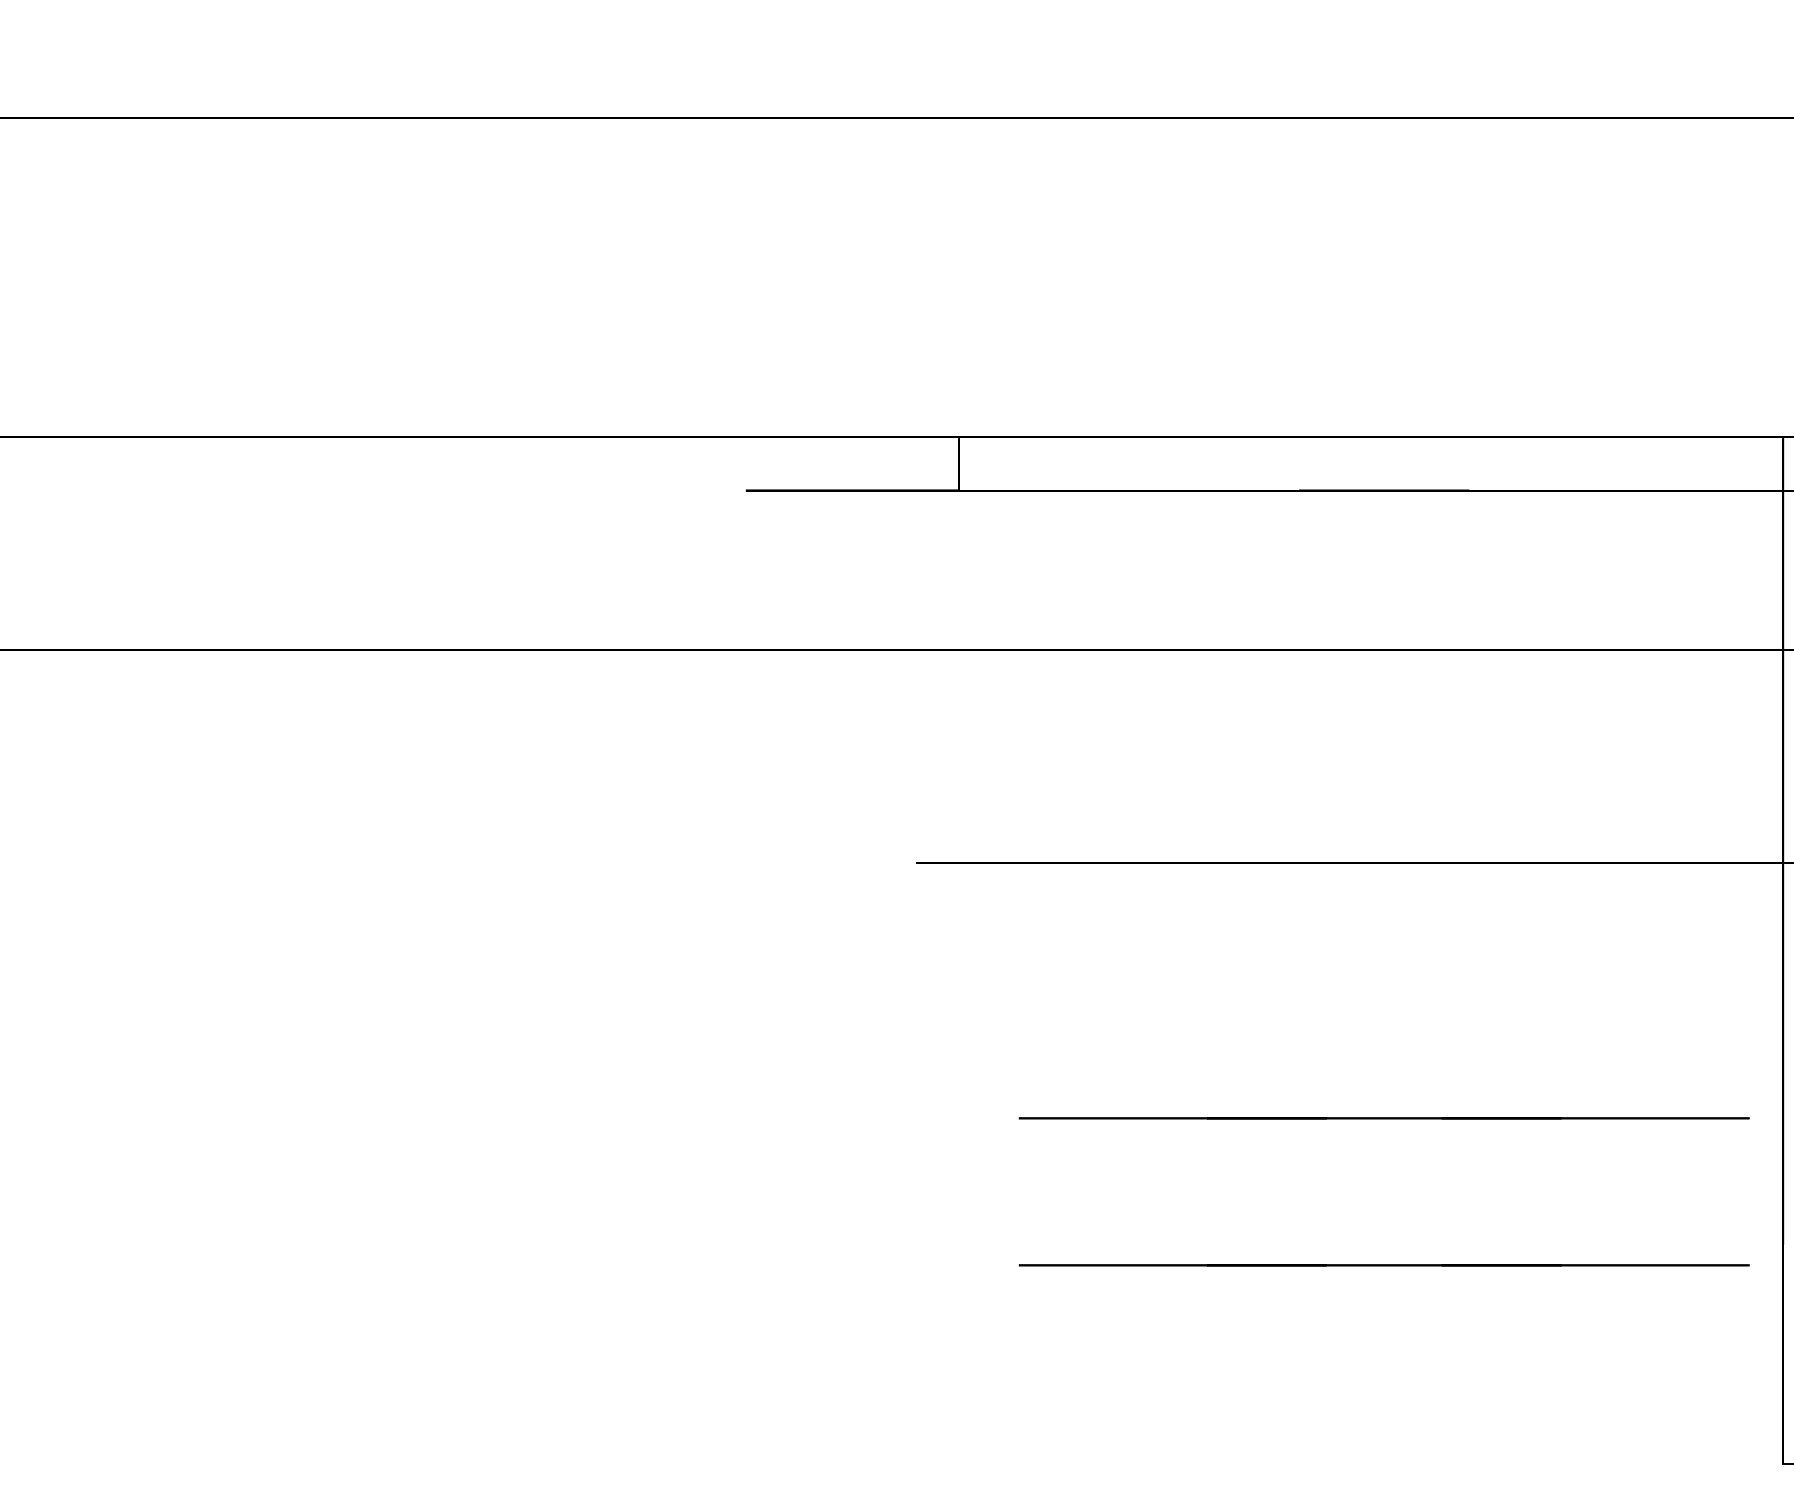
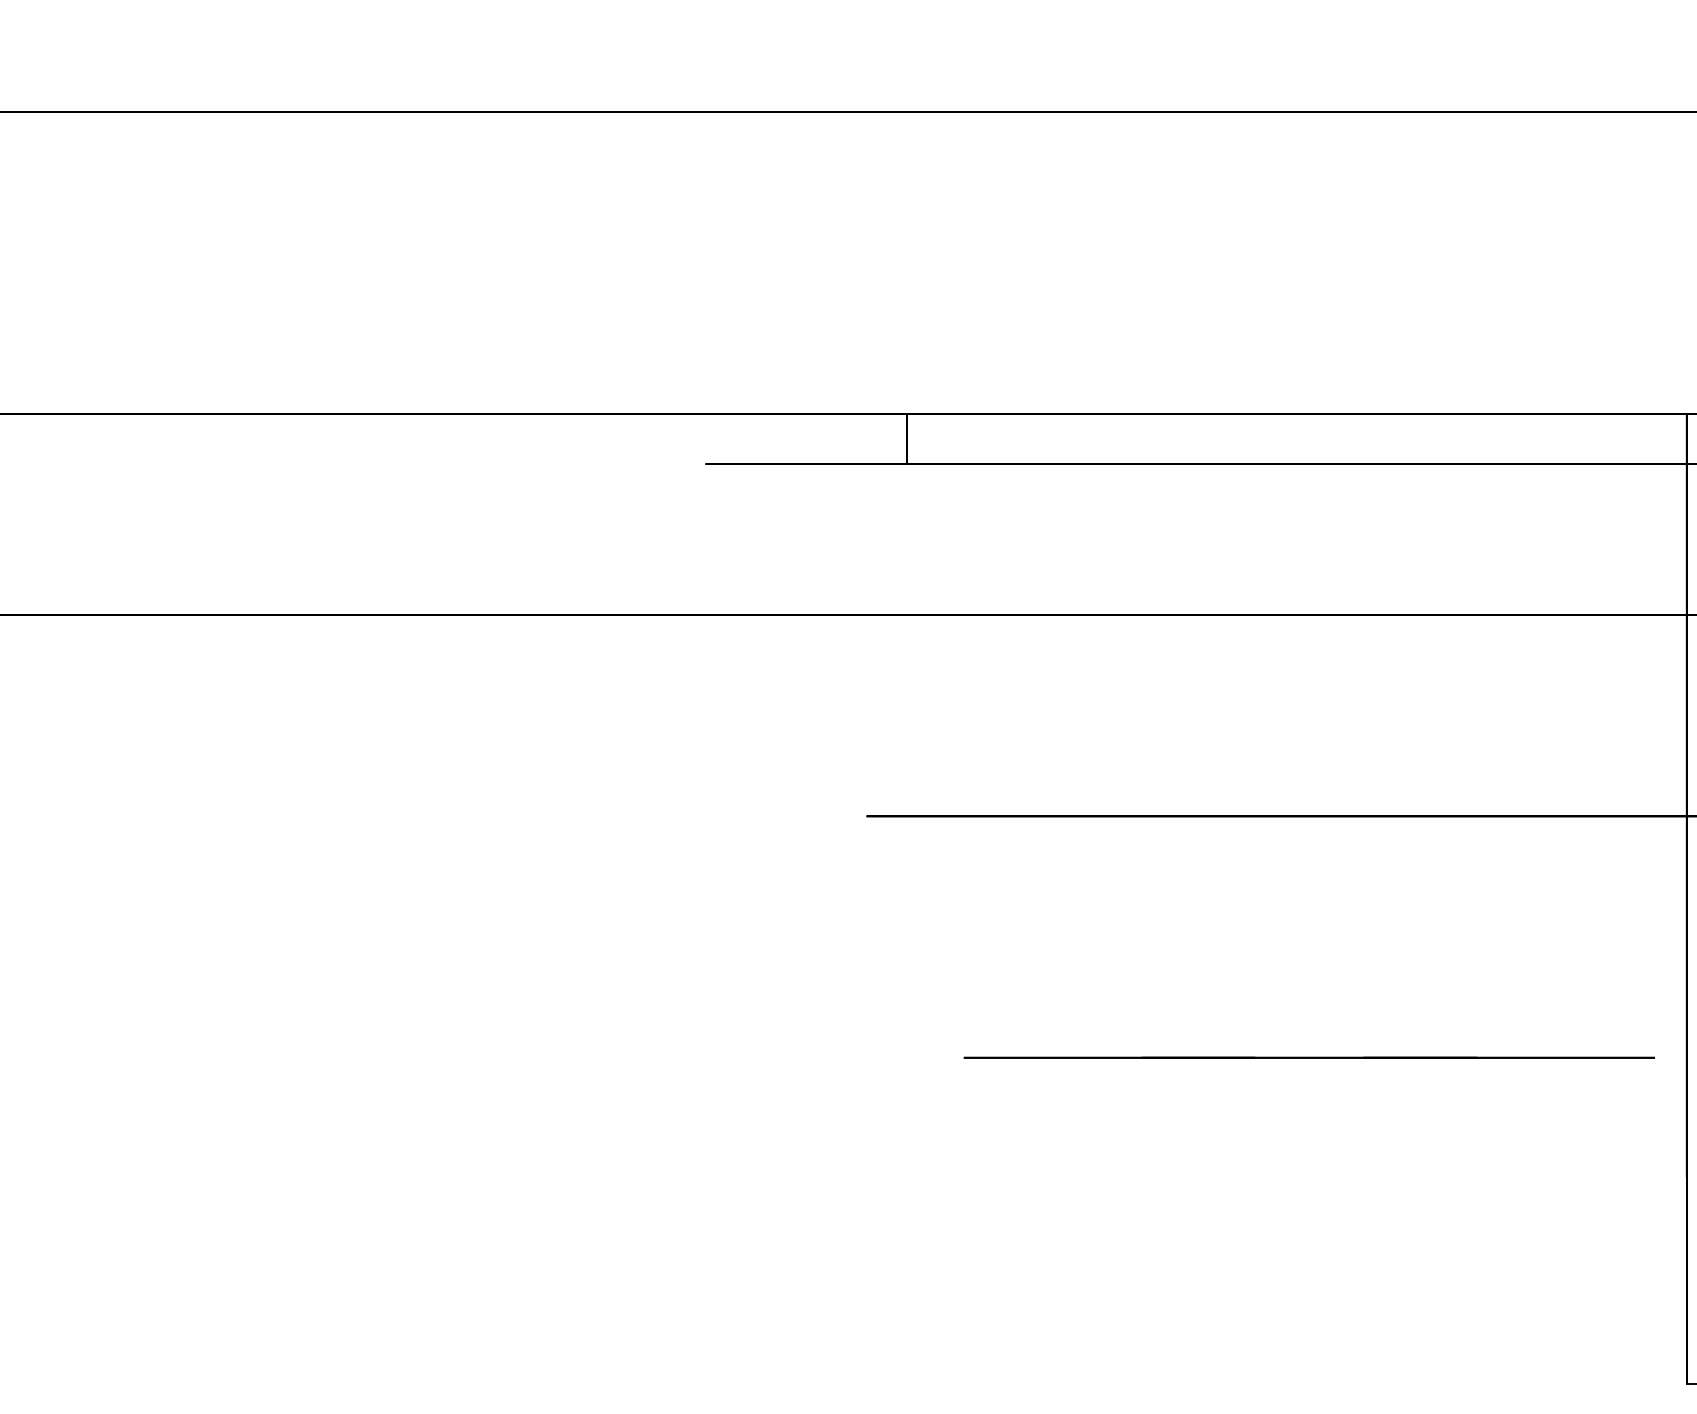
line: (1383, 1265) -> (1308, 1197), removed

